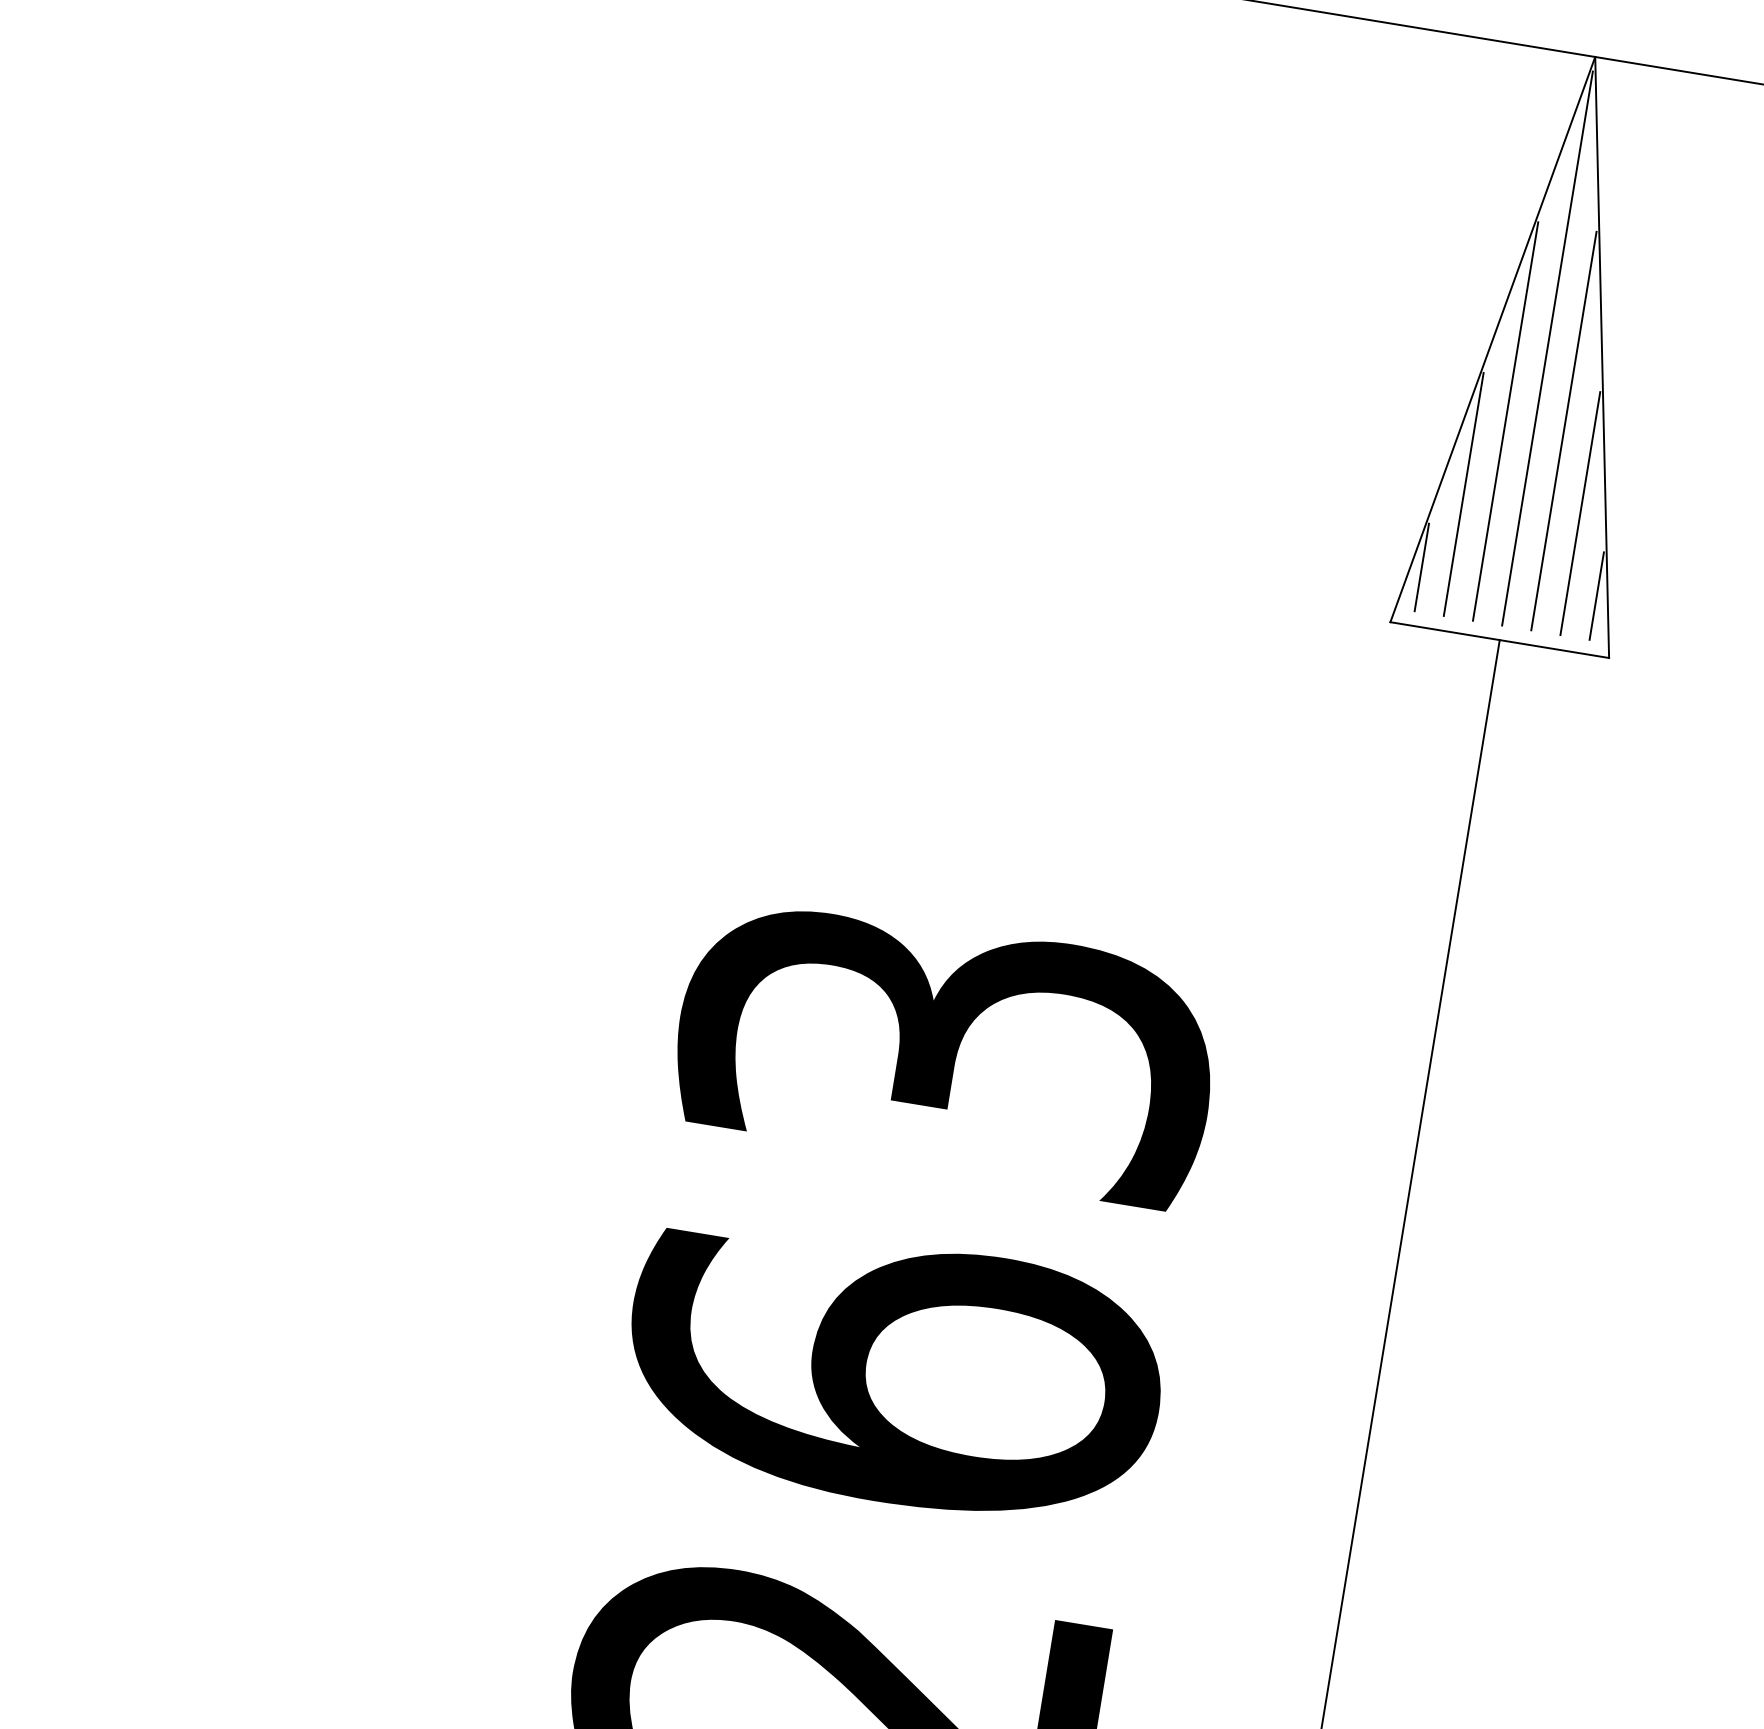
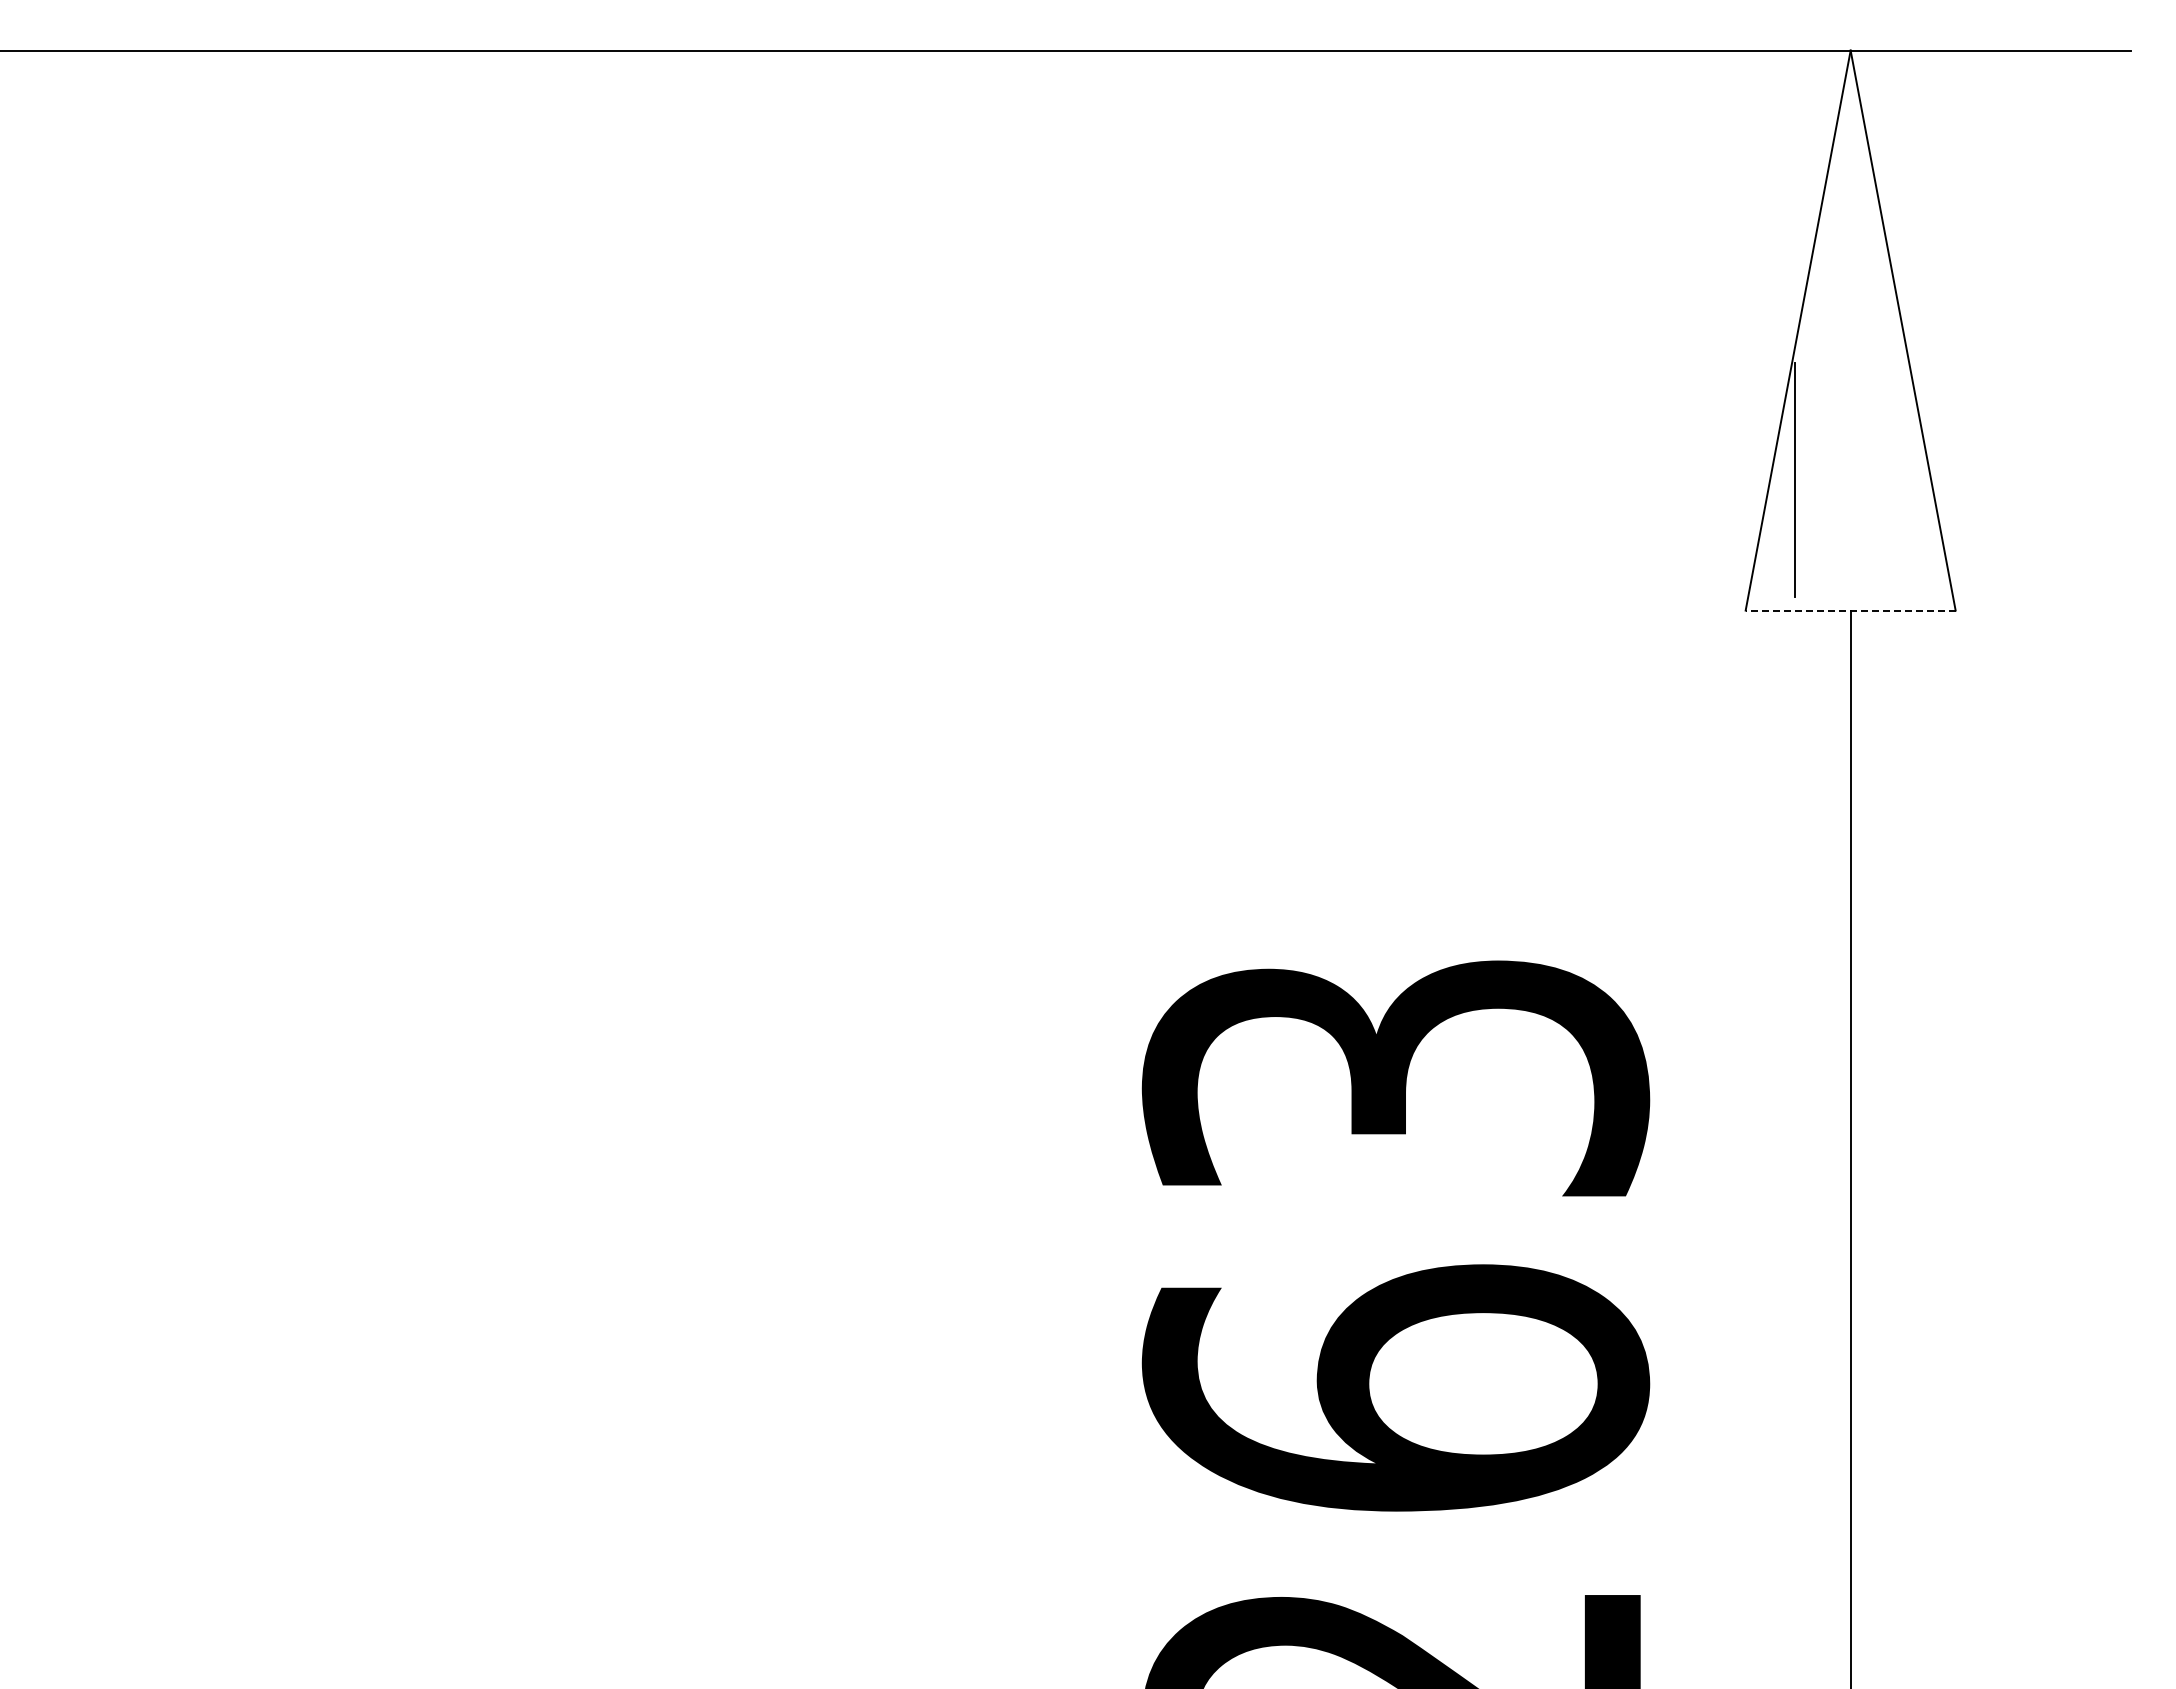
line: (1547, 348) -> (1850, 330), removed
line: (1505, 420) -> (1822, 404), removed
line: (1563, 430) -> (1878, 404), removed
line: (1580, 513) -> (1906, 479), removed
line: (1421, 567) -> (1766, 554), removed
line: (1596, 596) -> (1934, 554), removed
line: (1499, 640) -> (1850, 610), solid -> dashed

